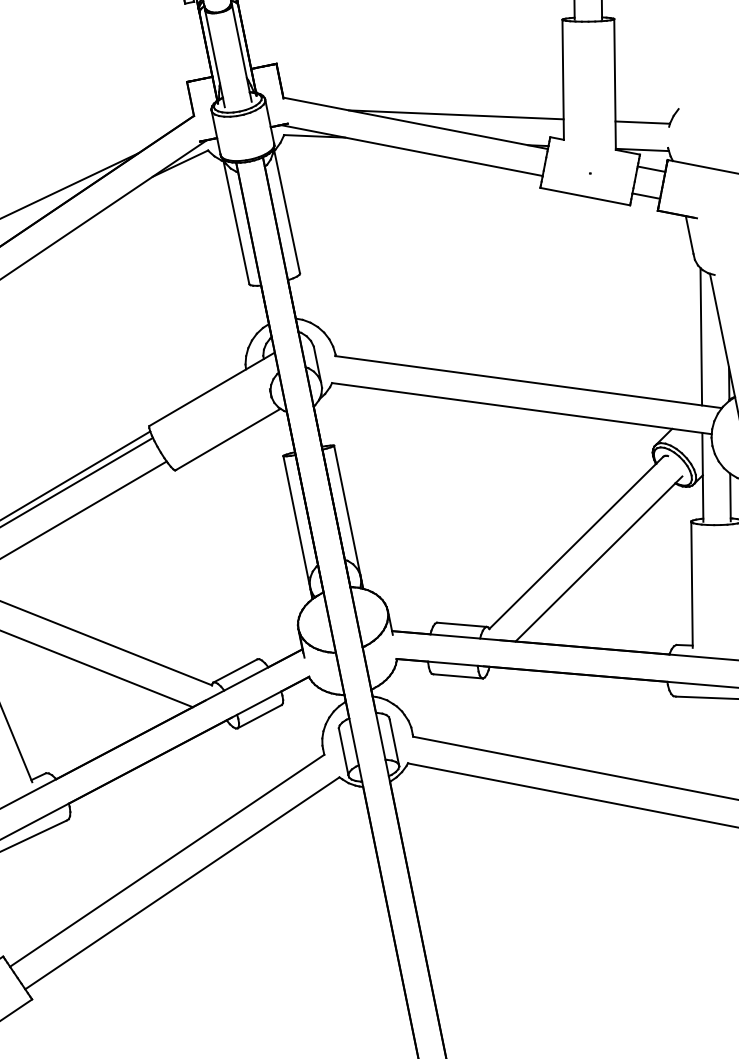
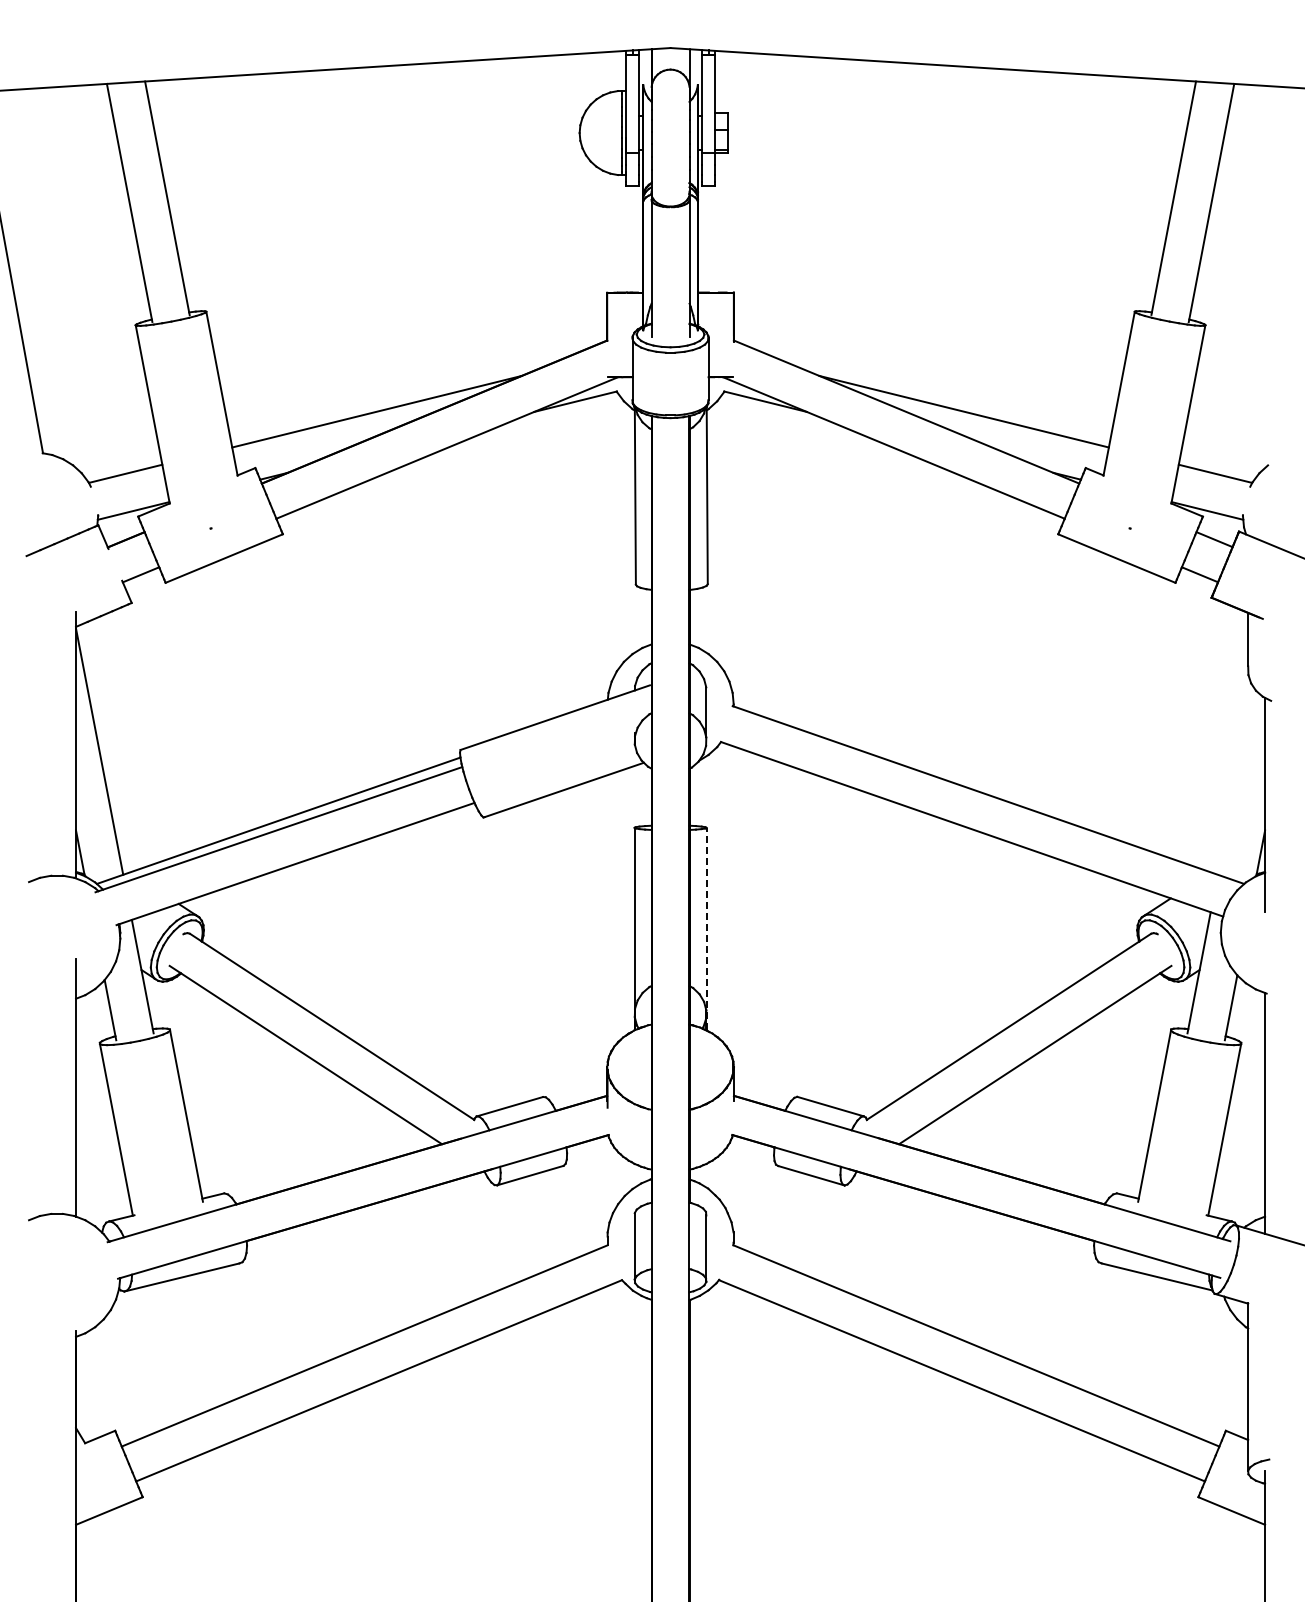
line: (700, 336) -> (1235, 780), removed
line: (348, 516) -> (706, 928), solid -> dashed

